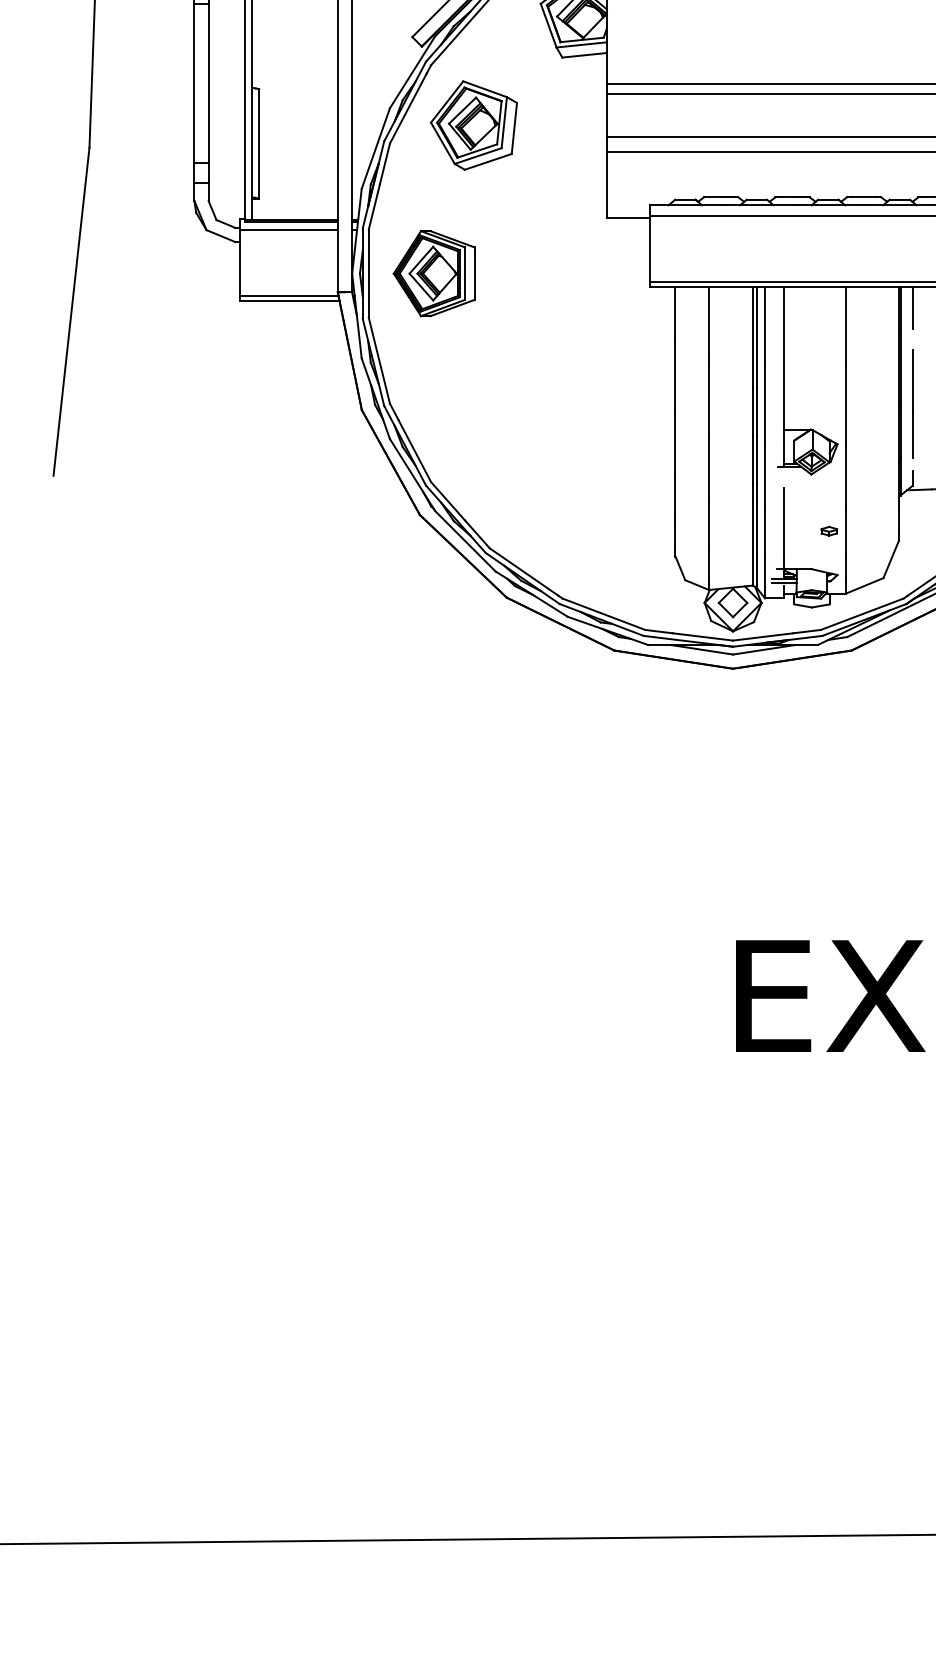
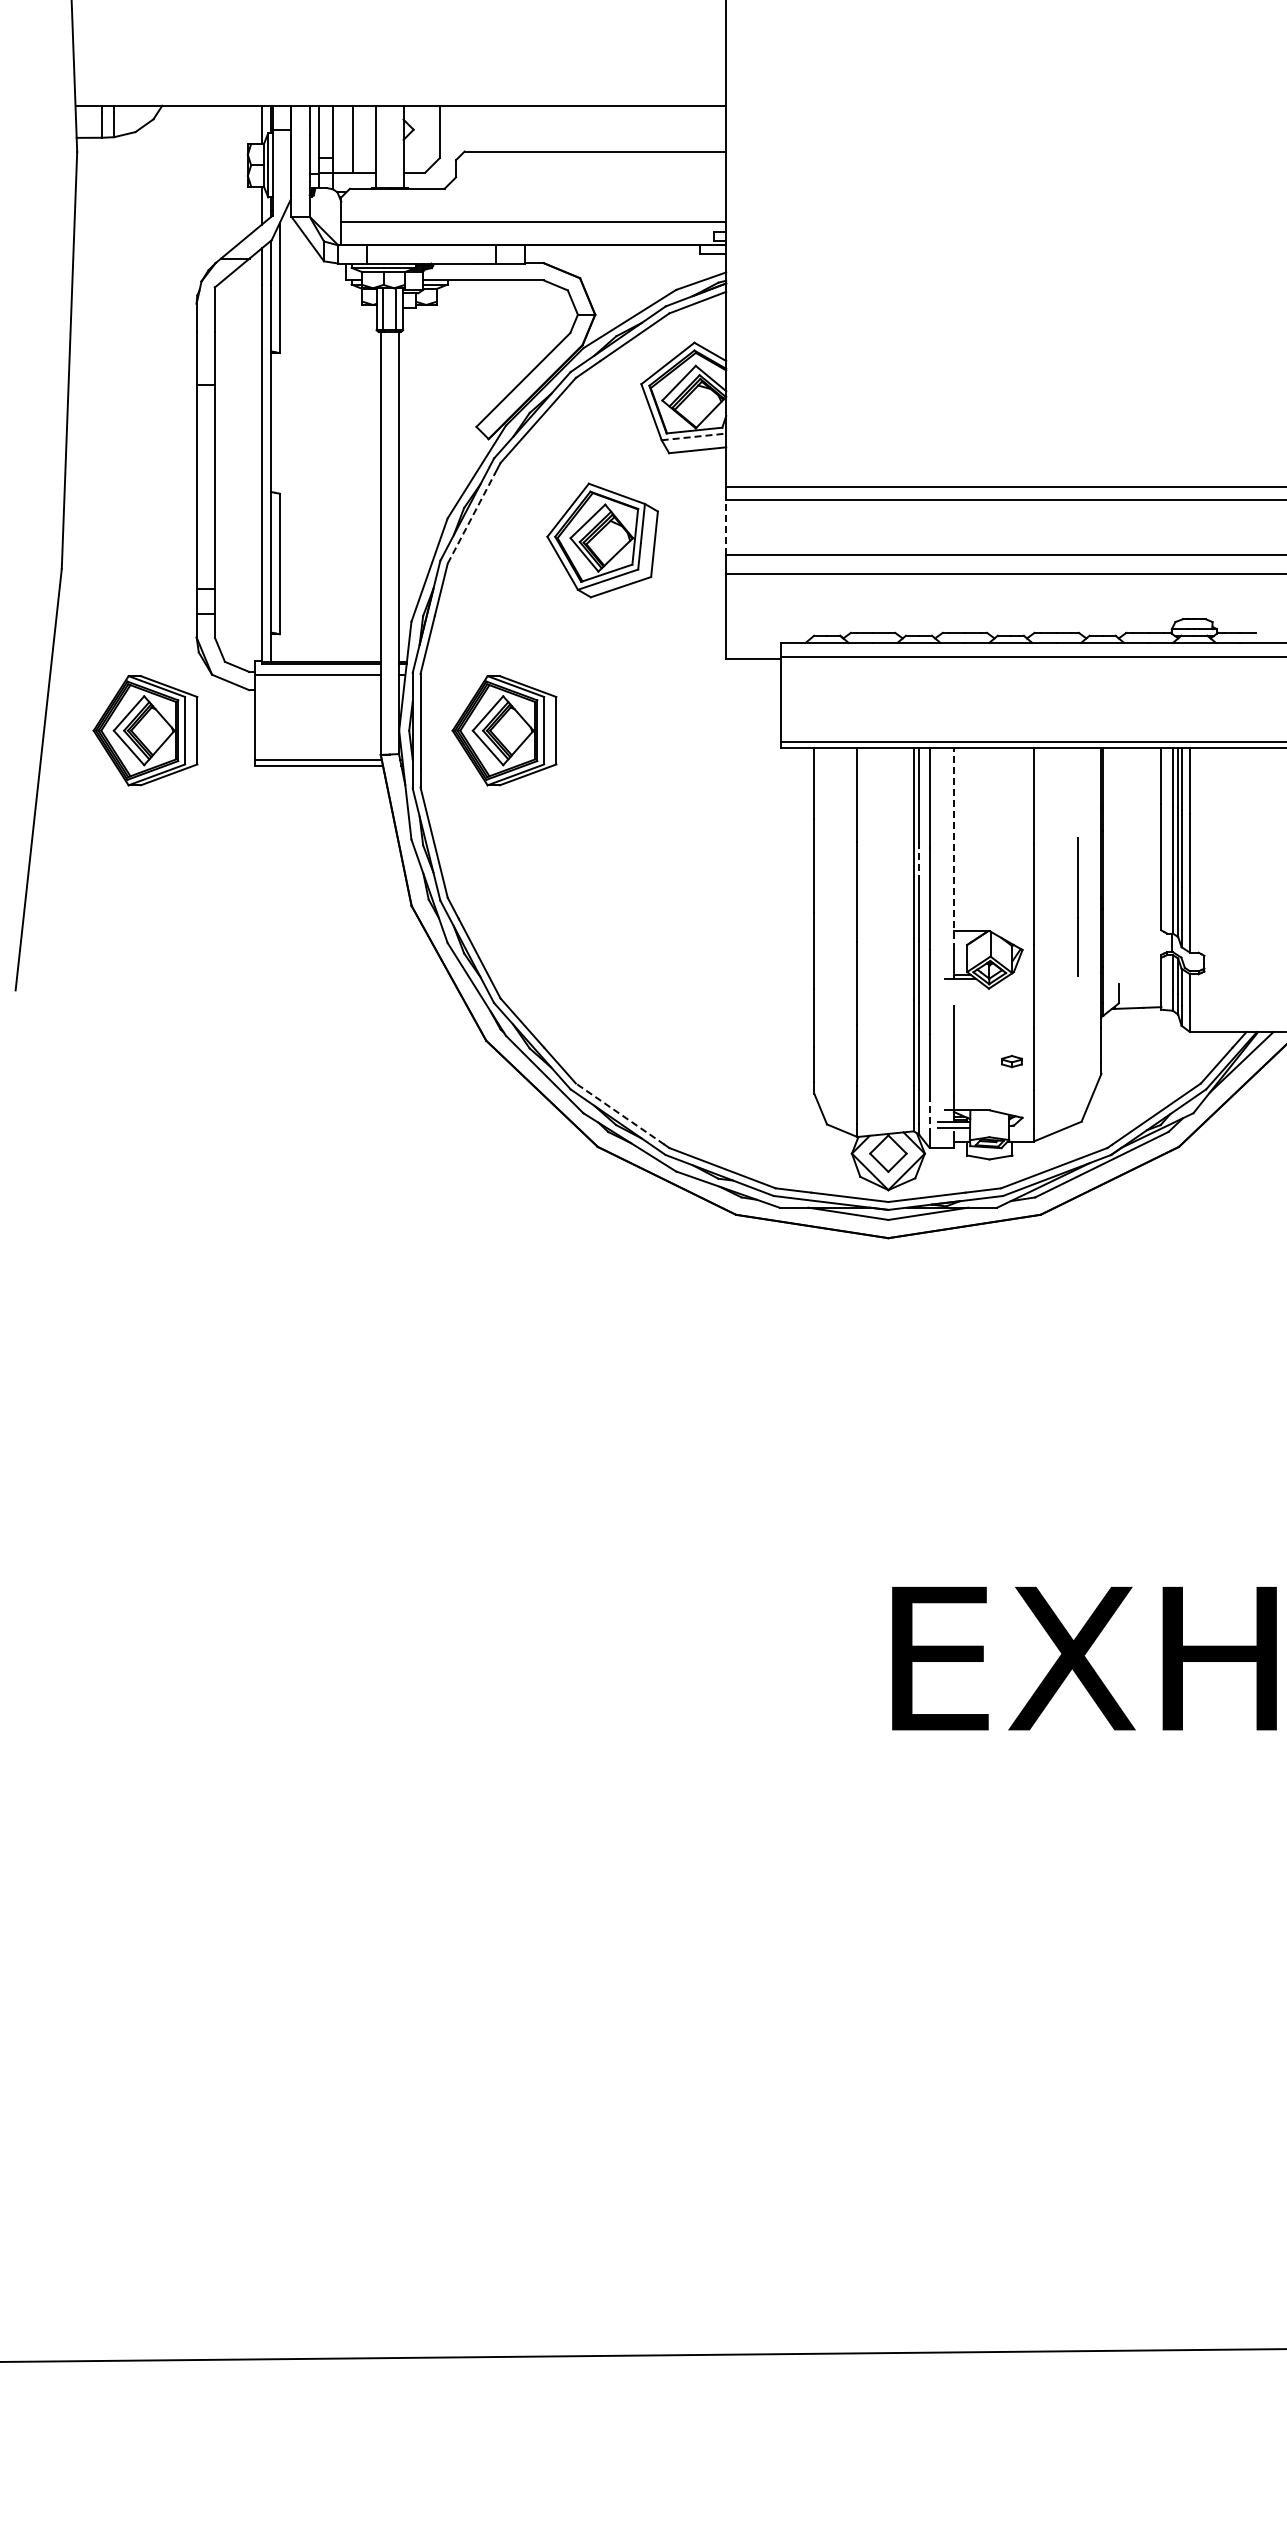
line: (582, 44) -> (694, 436), solid -> dashed
line: (408, 108) -> (471, 518), solid -> dashed
line: (607, 114) -> (726, 526), solid -> dashed
part: (473, 125) -> (602, 540), moved
part: (154, 273) -> (145, 730), added
line: (912, 307) -> (1118, 774), removed
line: (783, 365) -> (953, 848), solid -> dashed
line: (757, 374) -> (919, 860), solid -> dashed
line: (912, 403) -> (1077, 906), moved
line: (524, 572) -> (620, 1114), solid -> dashed
line: (765, 573) -> (929, 1115), solid -> dashed

